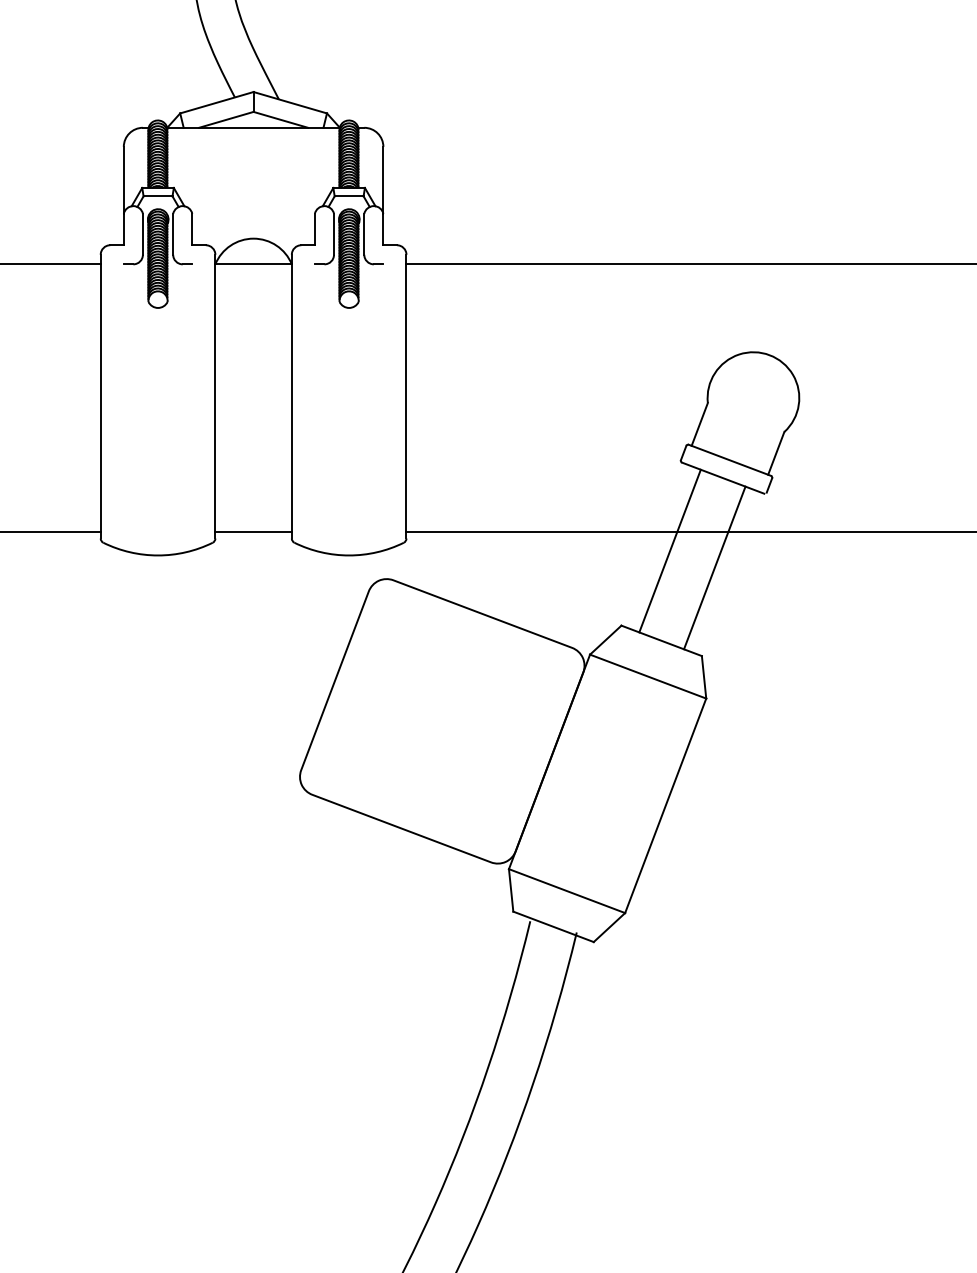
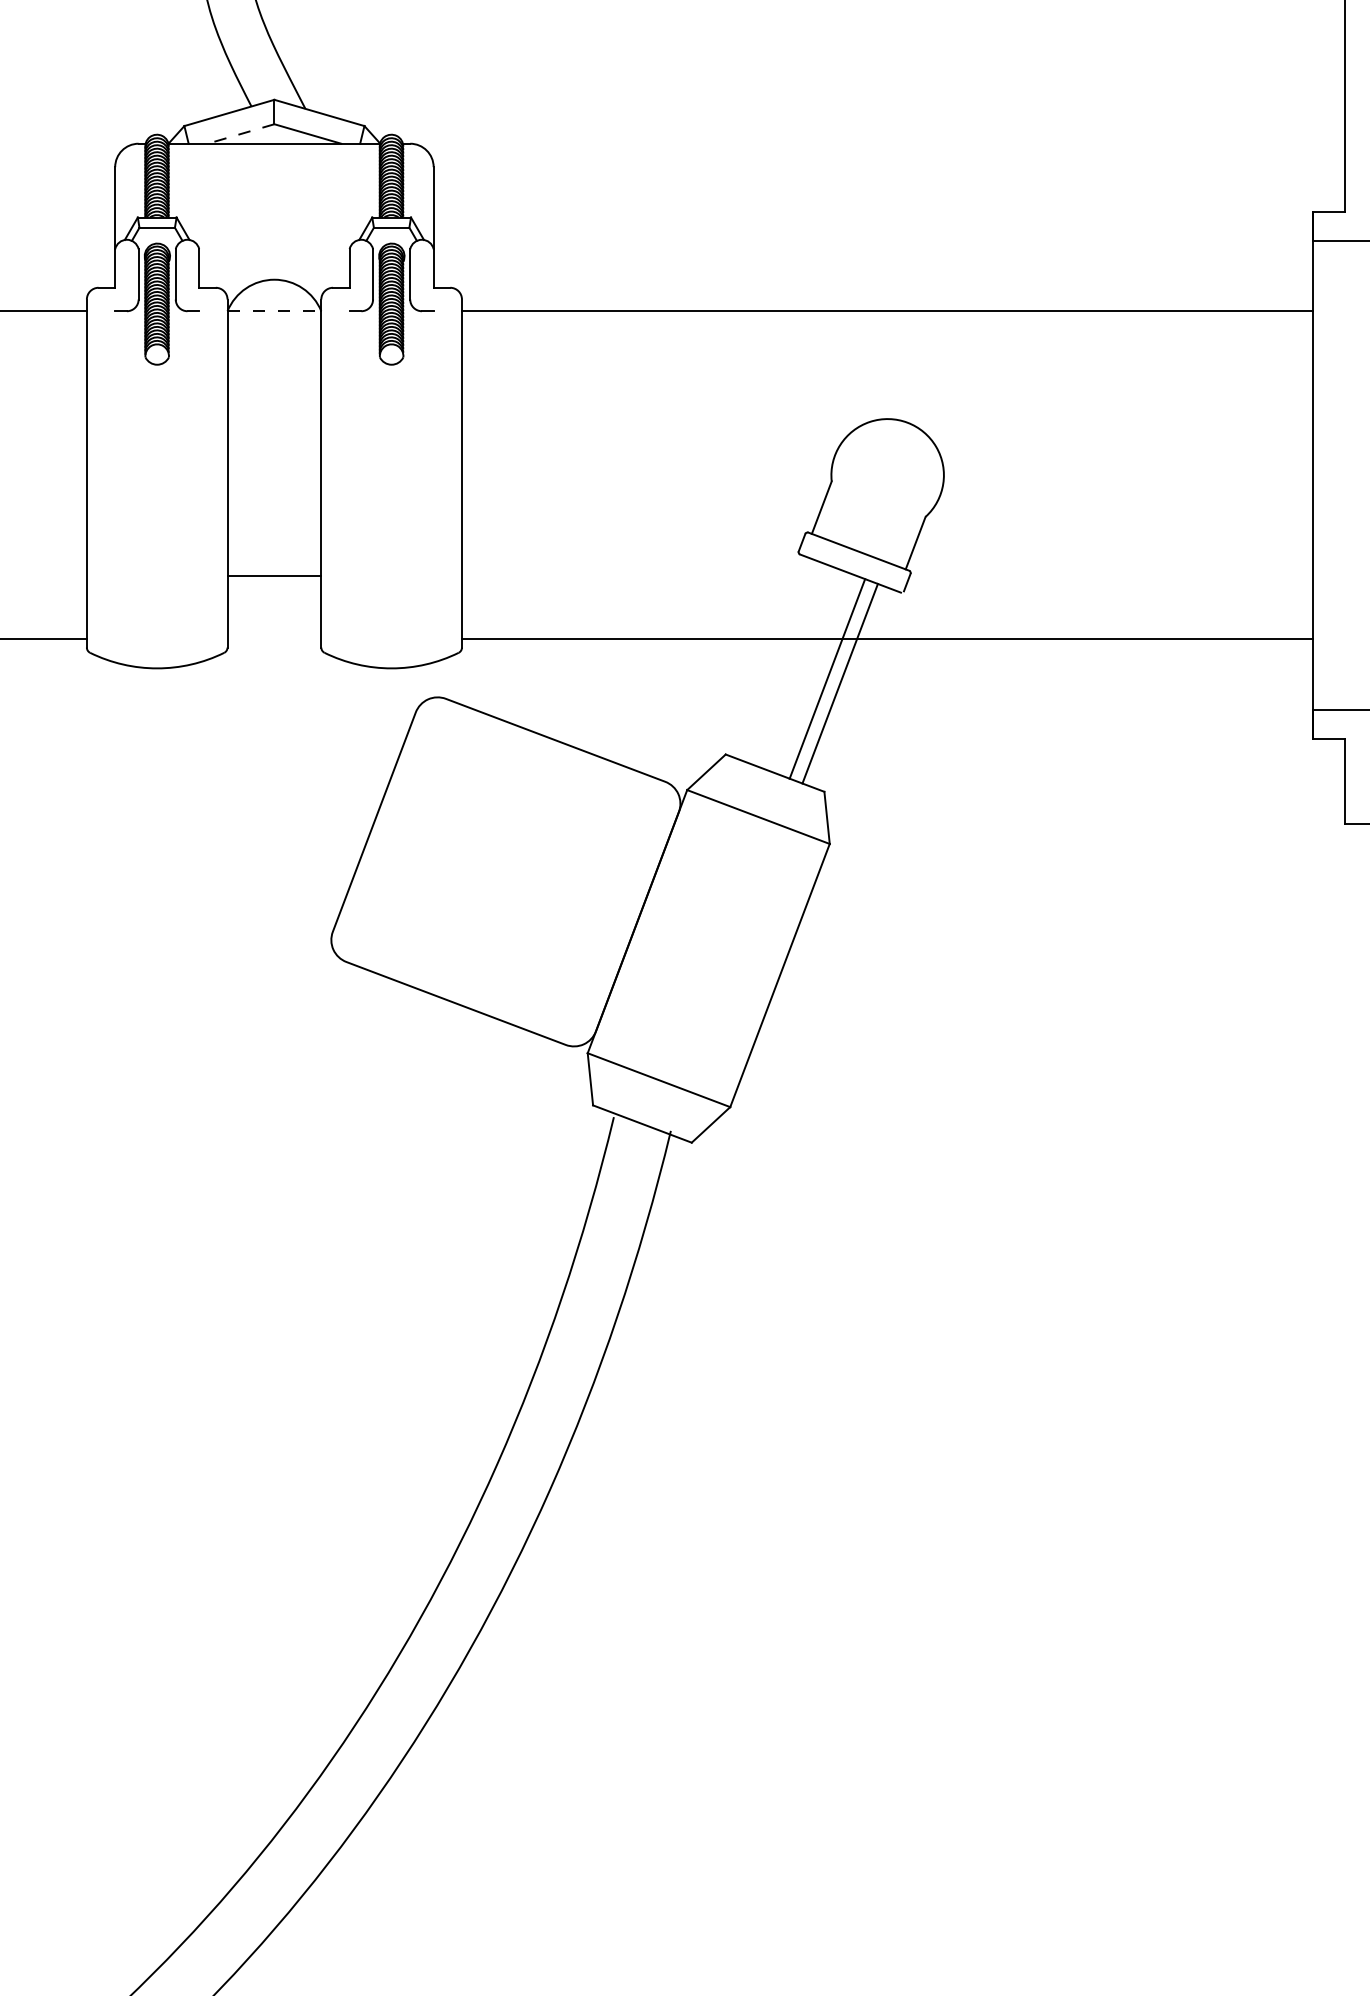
line: (226, 119) -> (241, 133), solid -> dashed
line: (253, 264) -> (274, 311), solid -> dashed
line: (253, 531) -> (274, 576), moved
line: (670, 550) -> (827, 678), moved

